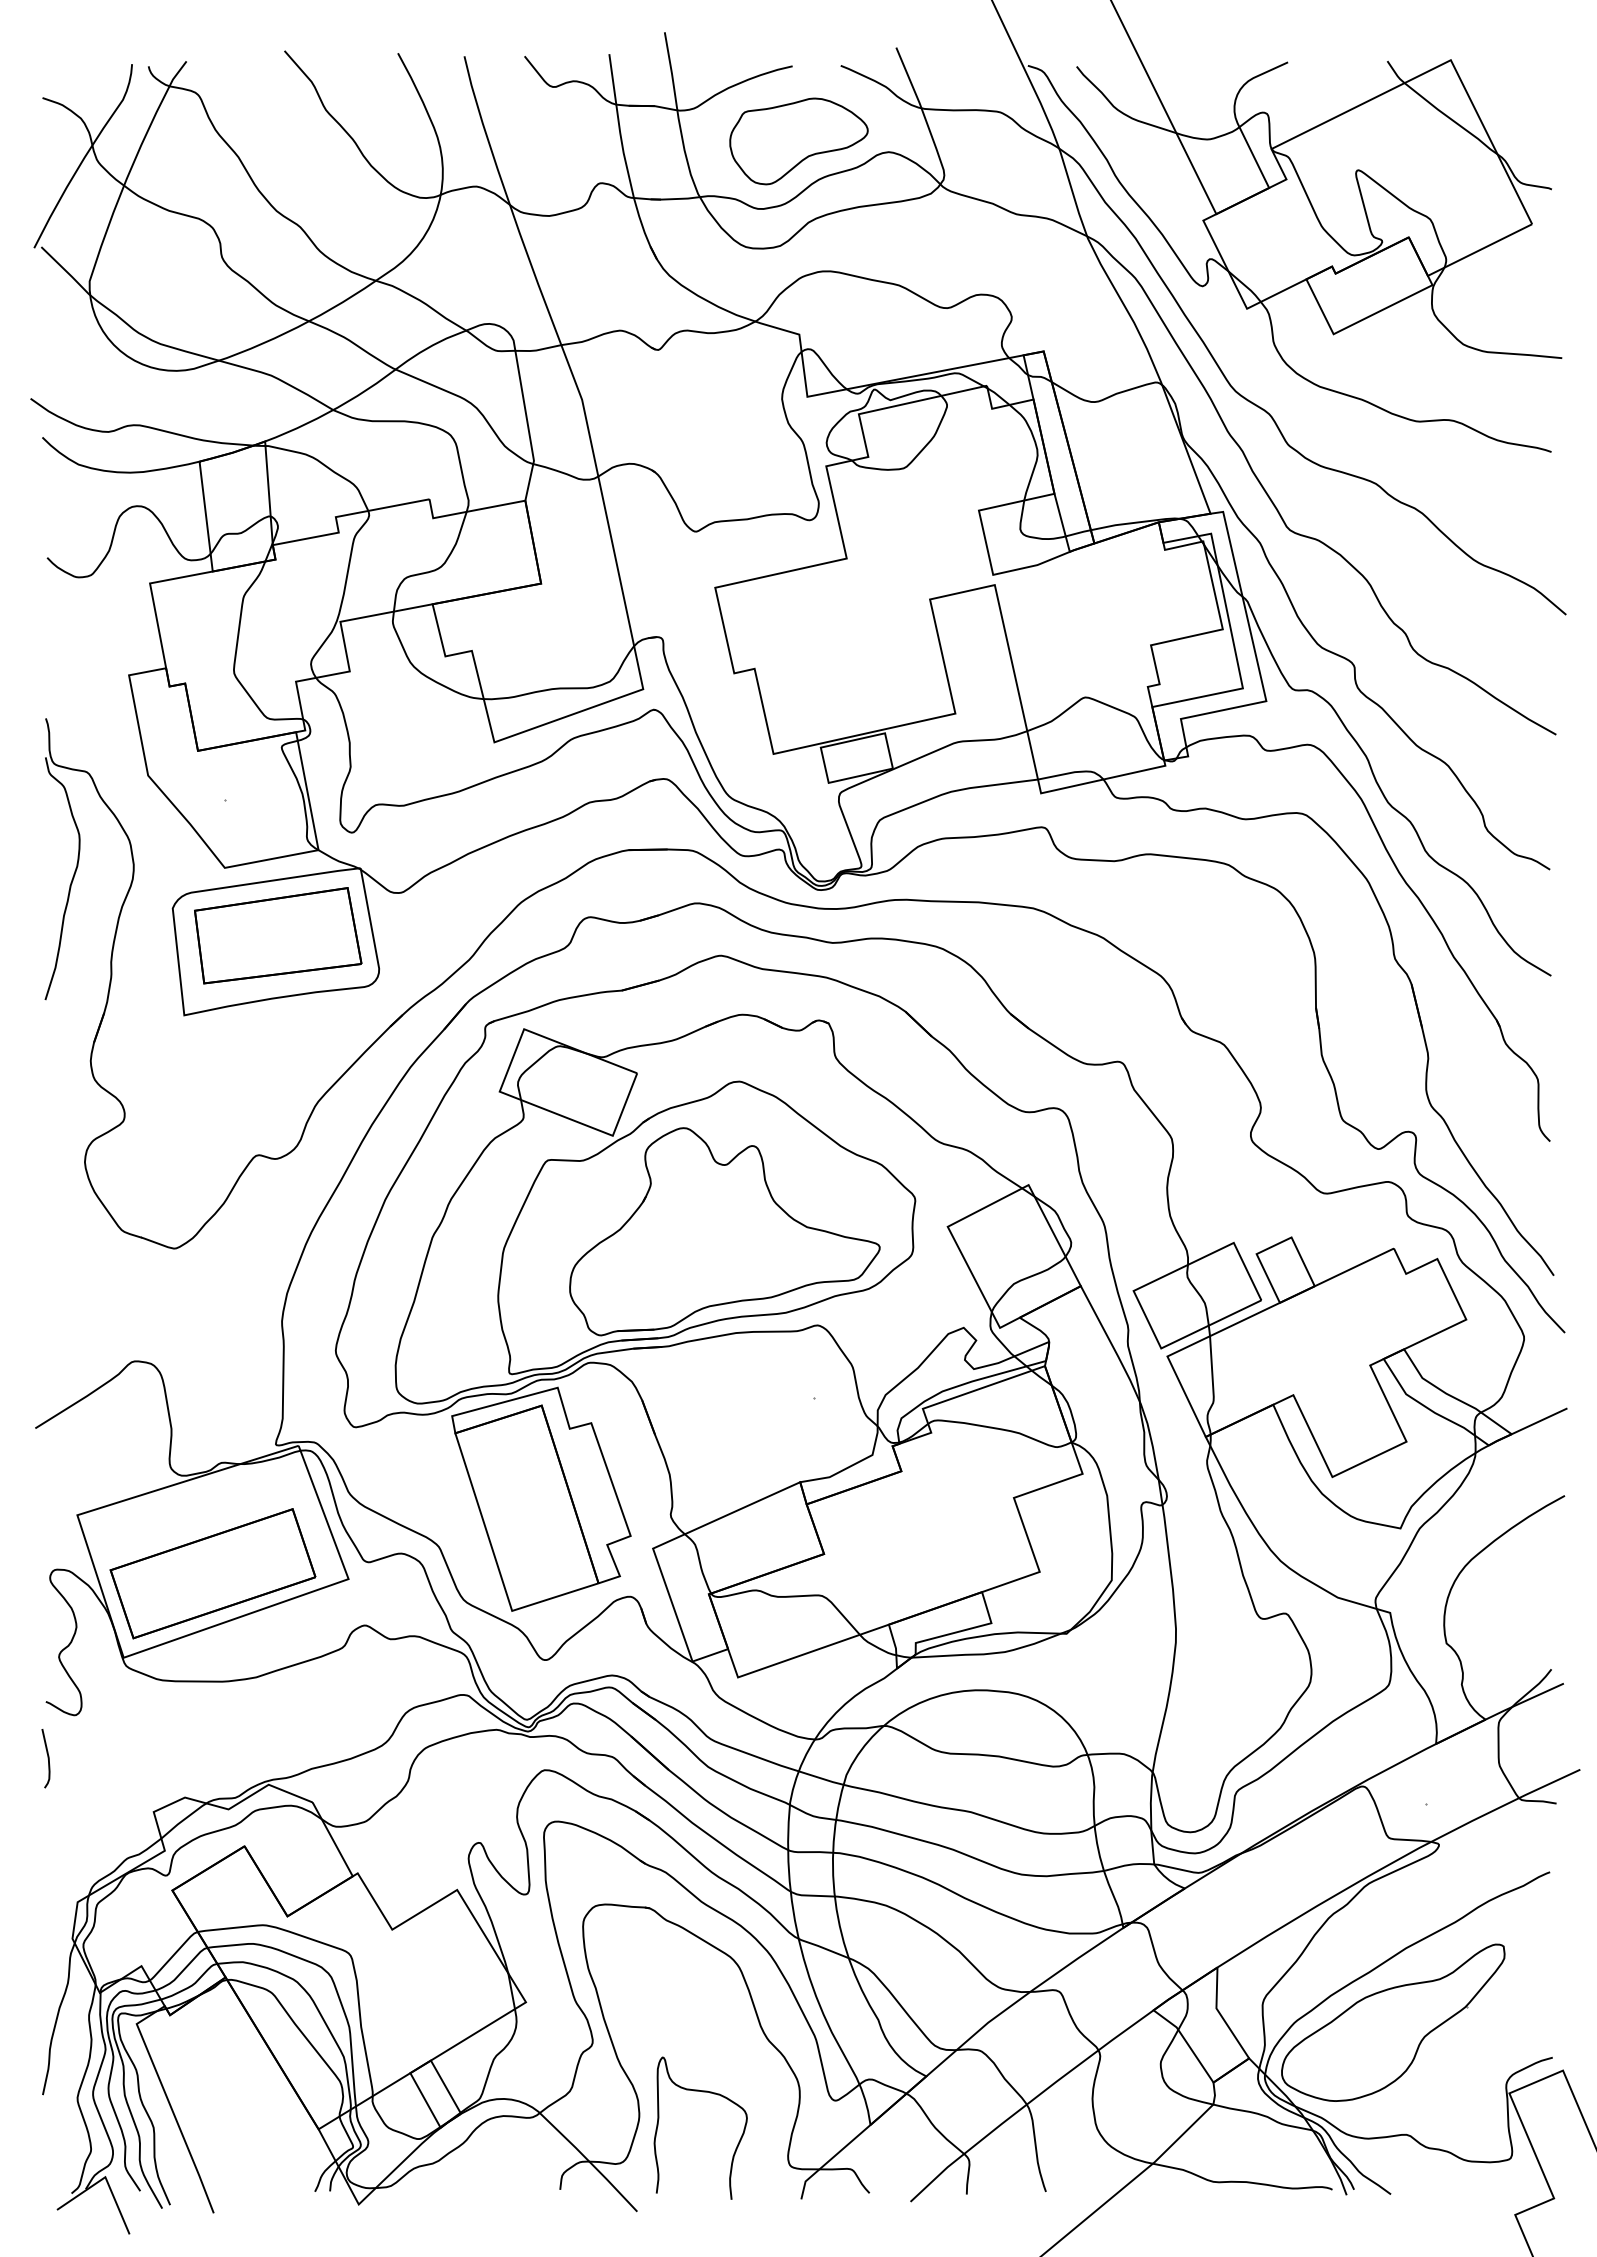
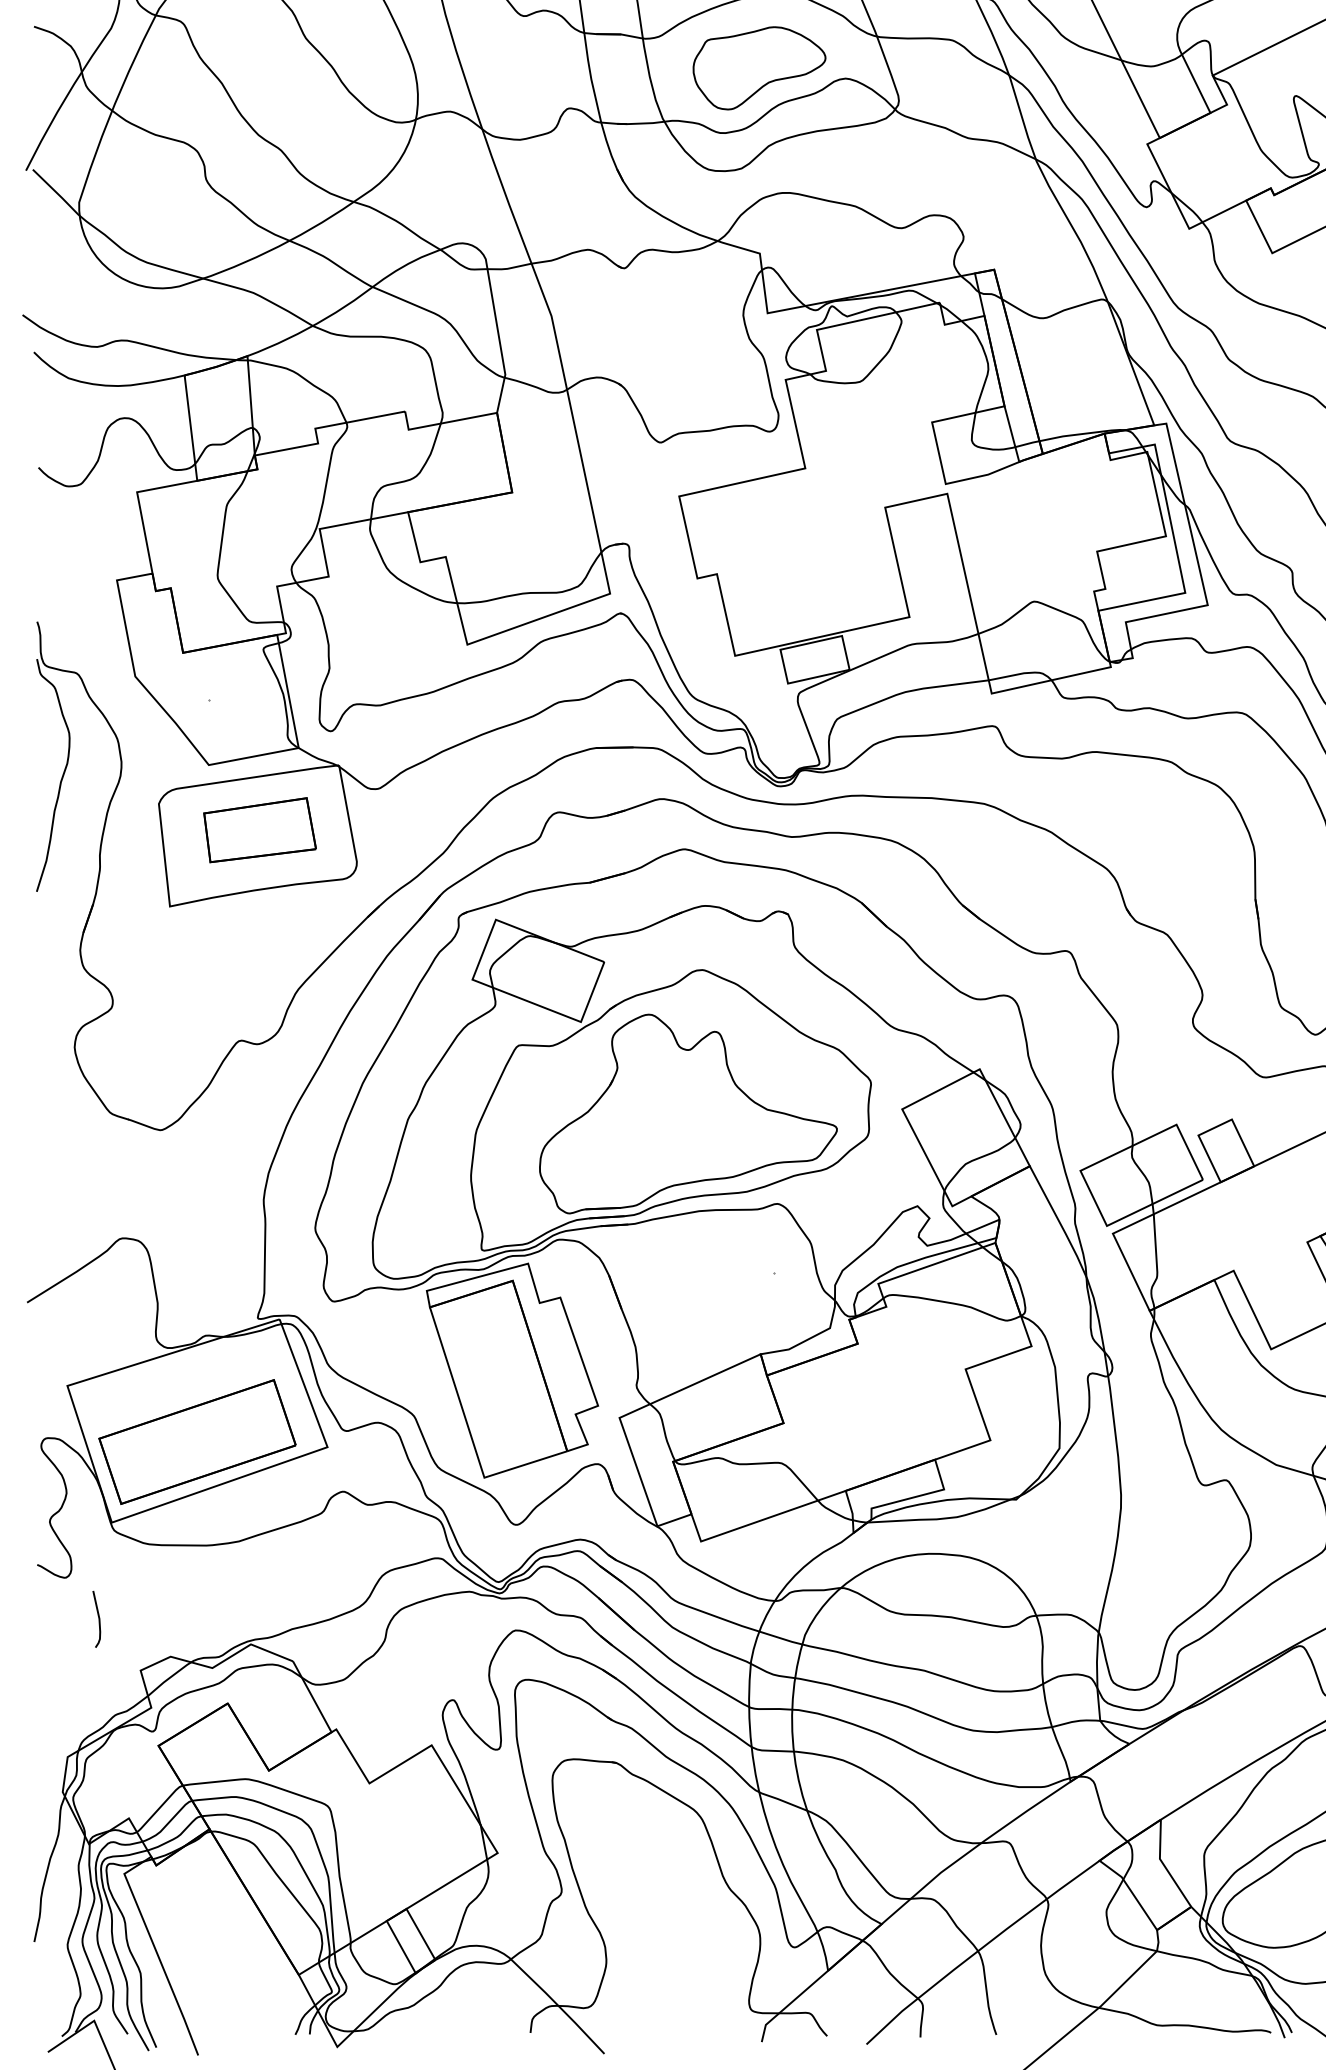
part: (278, 935) -> (260, 829), size x0.7
curve: (47, 1758) -> (98, 1619), moved
curve: (702, 2092) -> (666, 1939), removed

